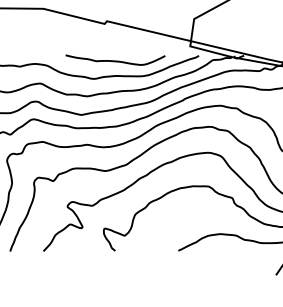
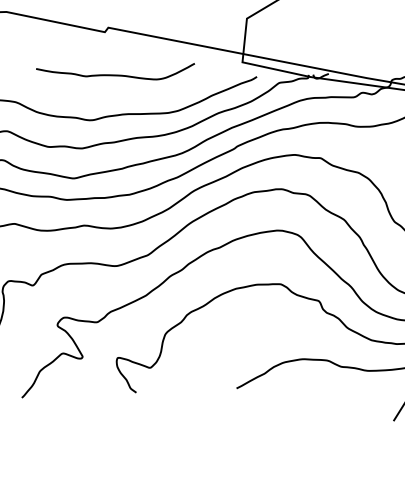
curve: (115, 60) -> (115, 74), moved

